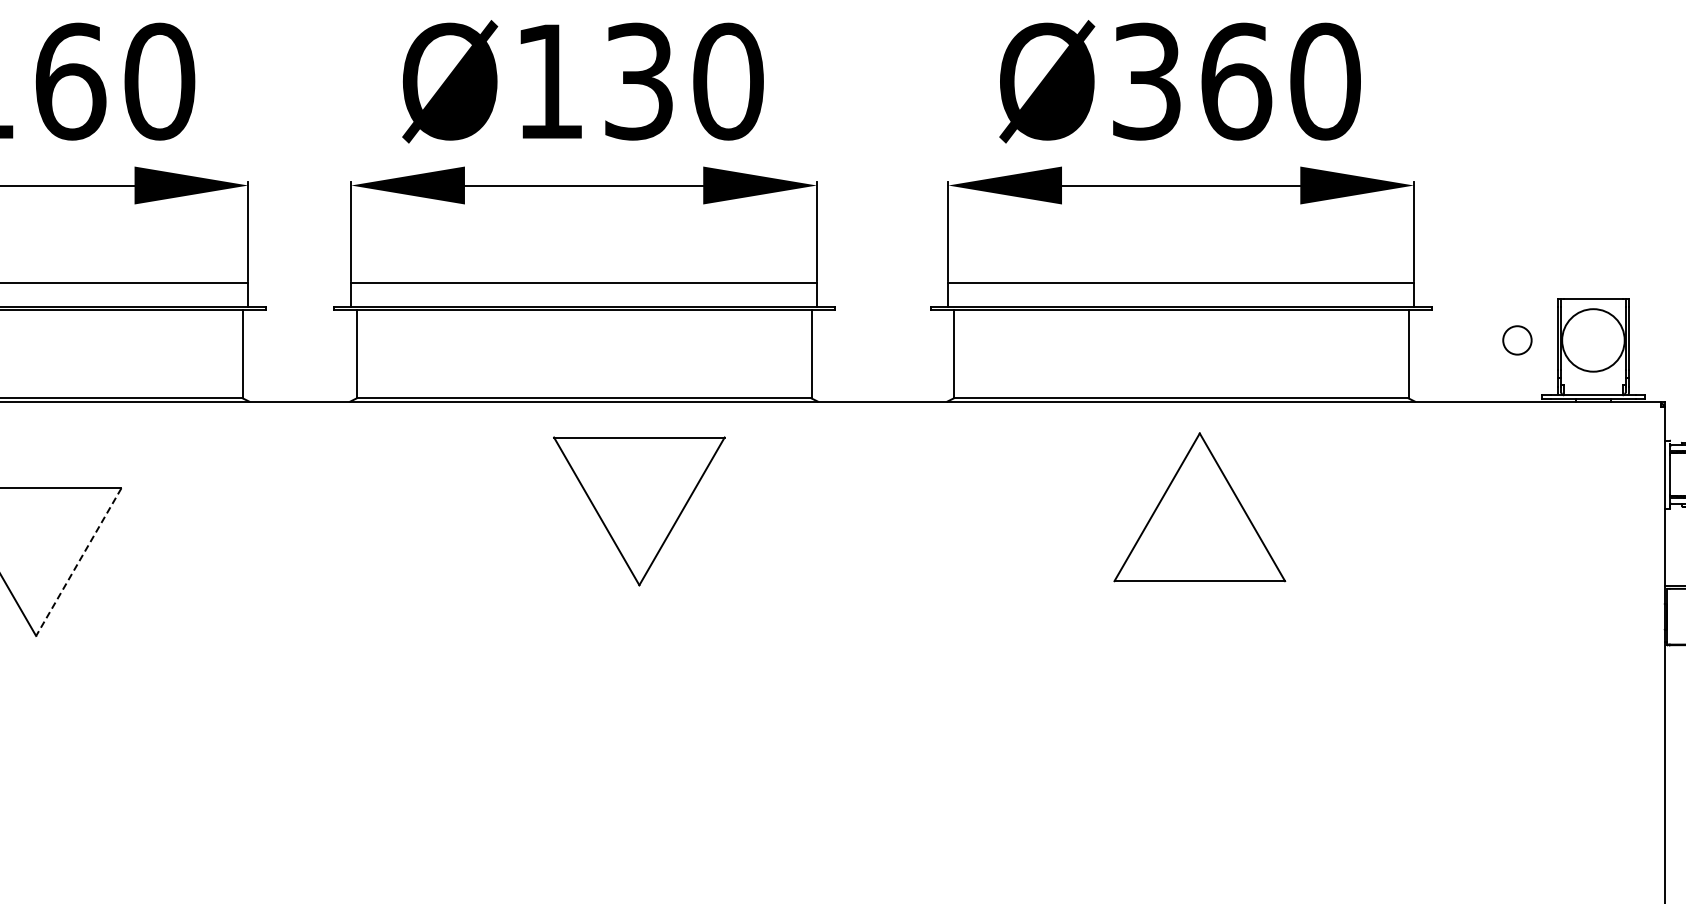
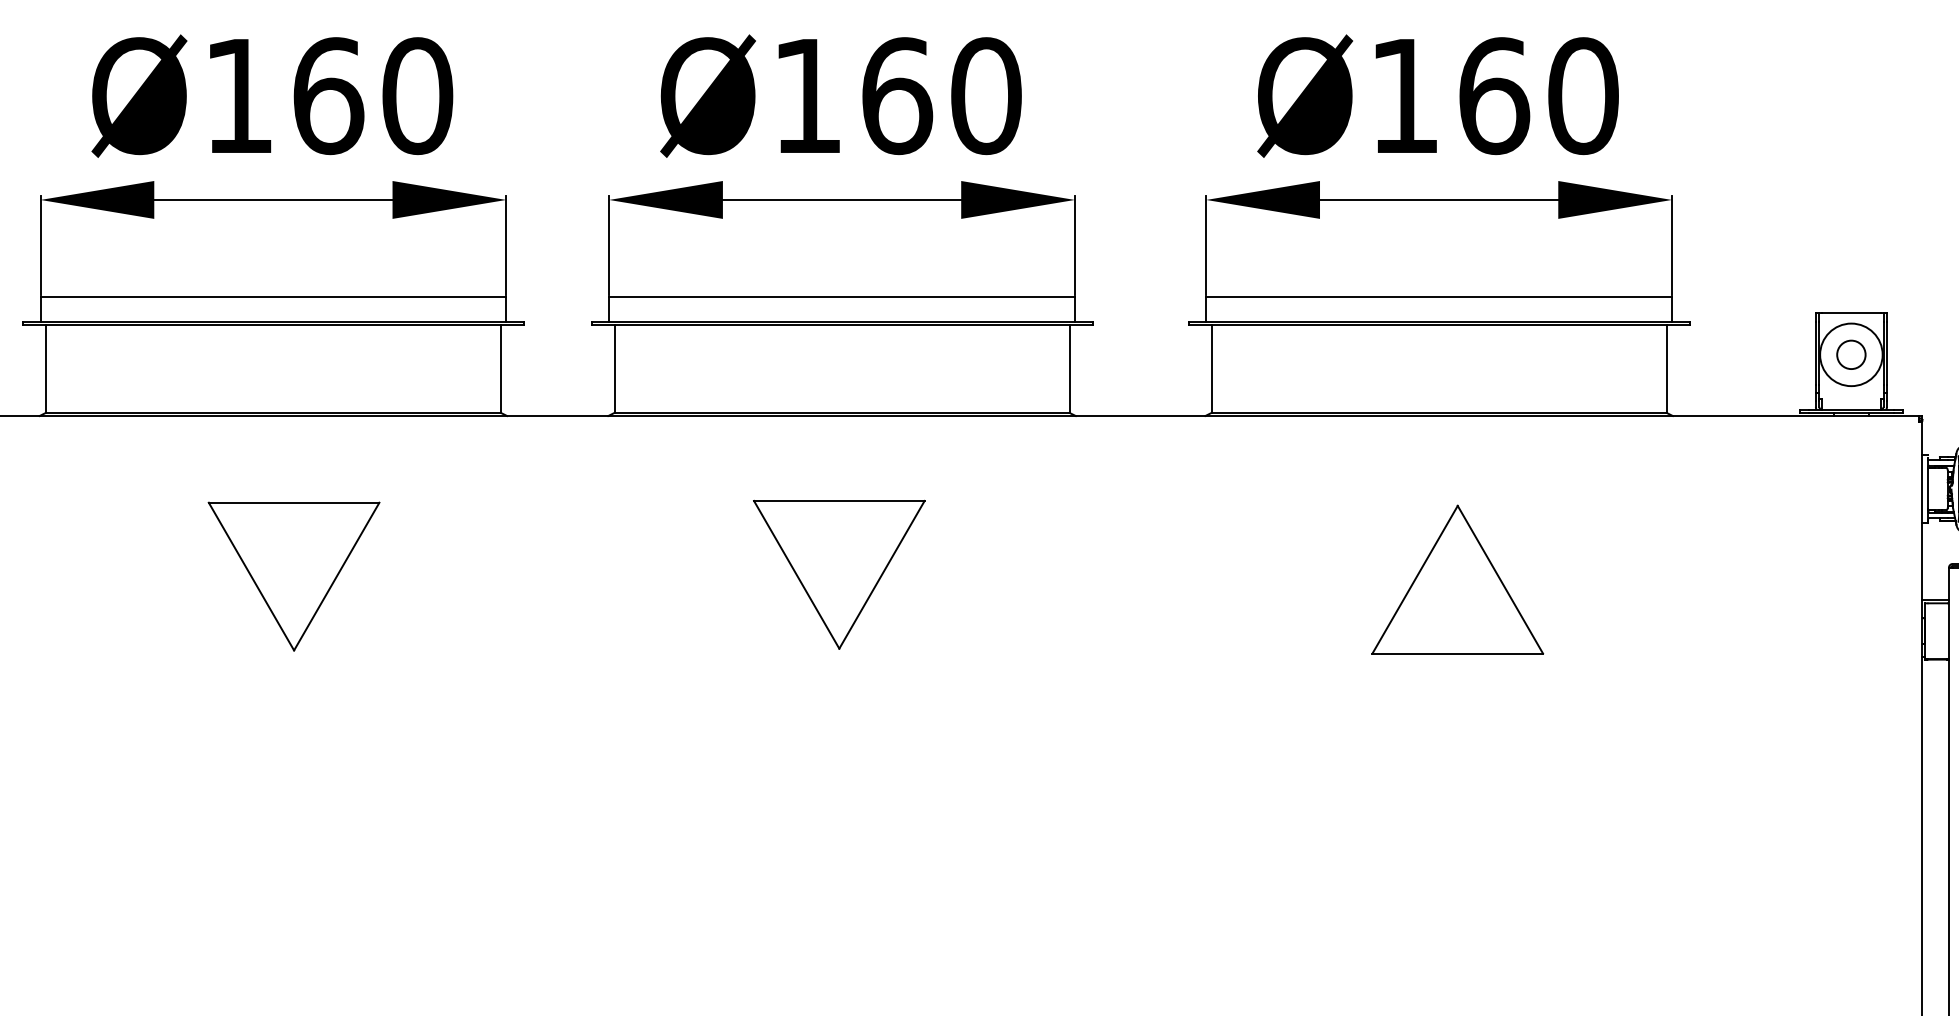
text: (639, 82) -> (897, 96), Ø130 -> Ø160
text: (1146, 82) -> (1404, 96), Ø360 -> Ø160
circle: (1517, 340) -> (1851, 354), moved
part: (1199, 507) -> (1457, 579), moved
part: (639, 511) -> (839, 574), moved
line: (78, 563) -> (336, 577), dashed -> solid

